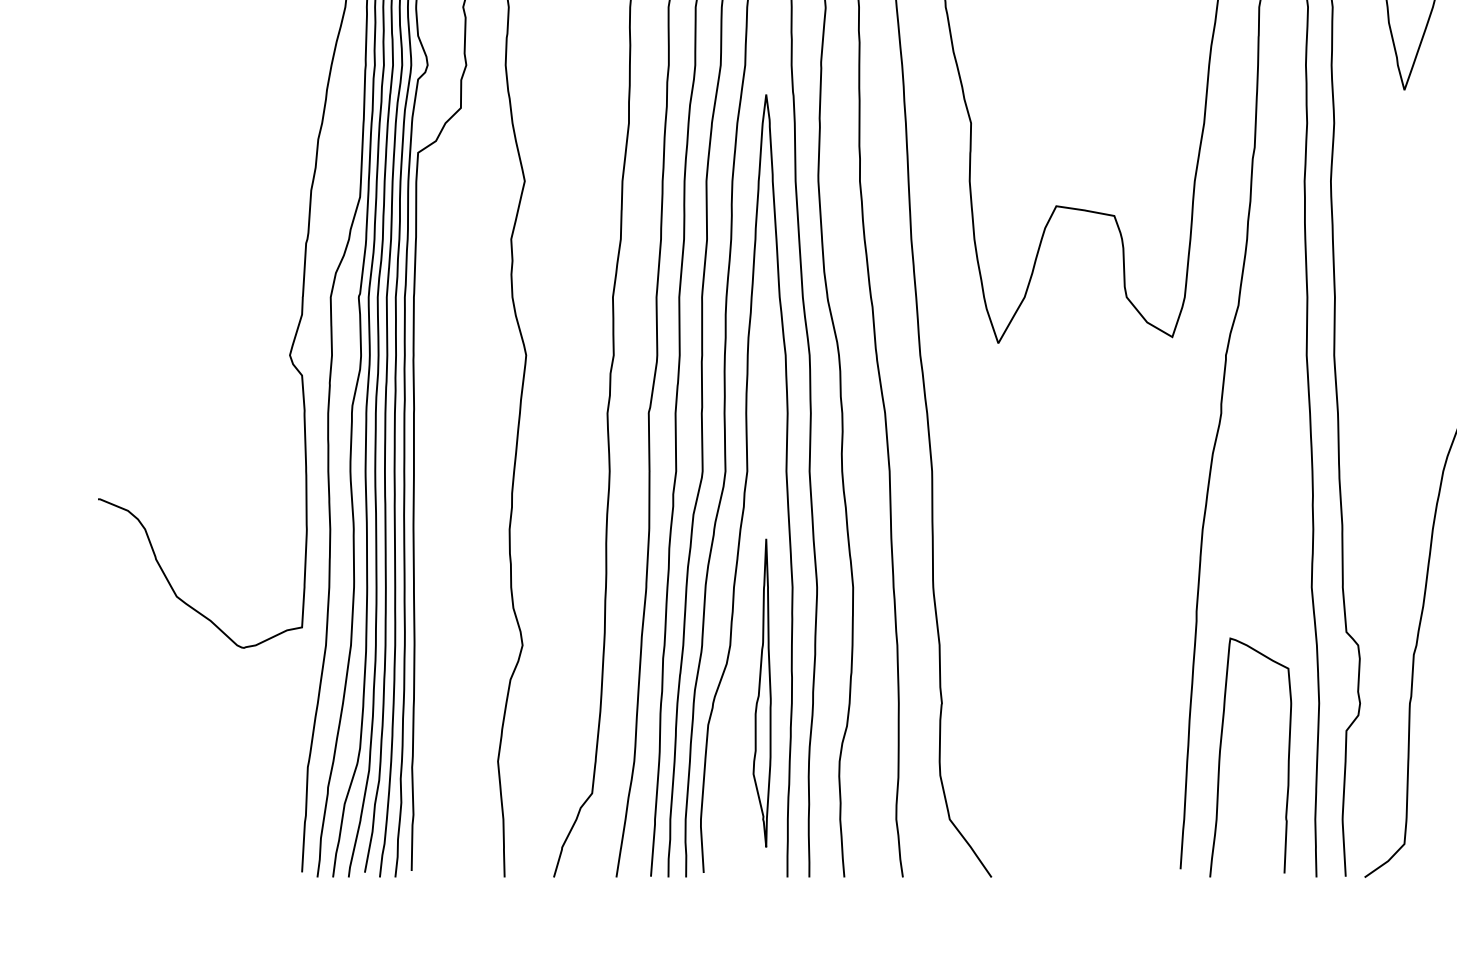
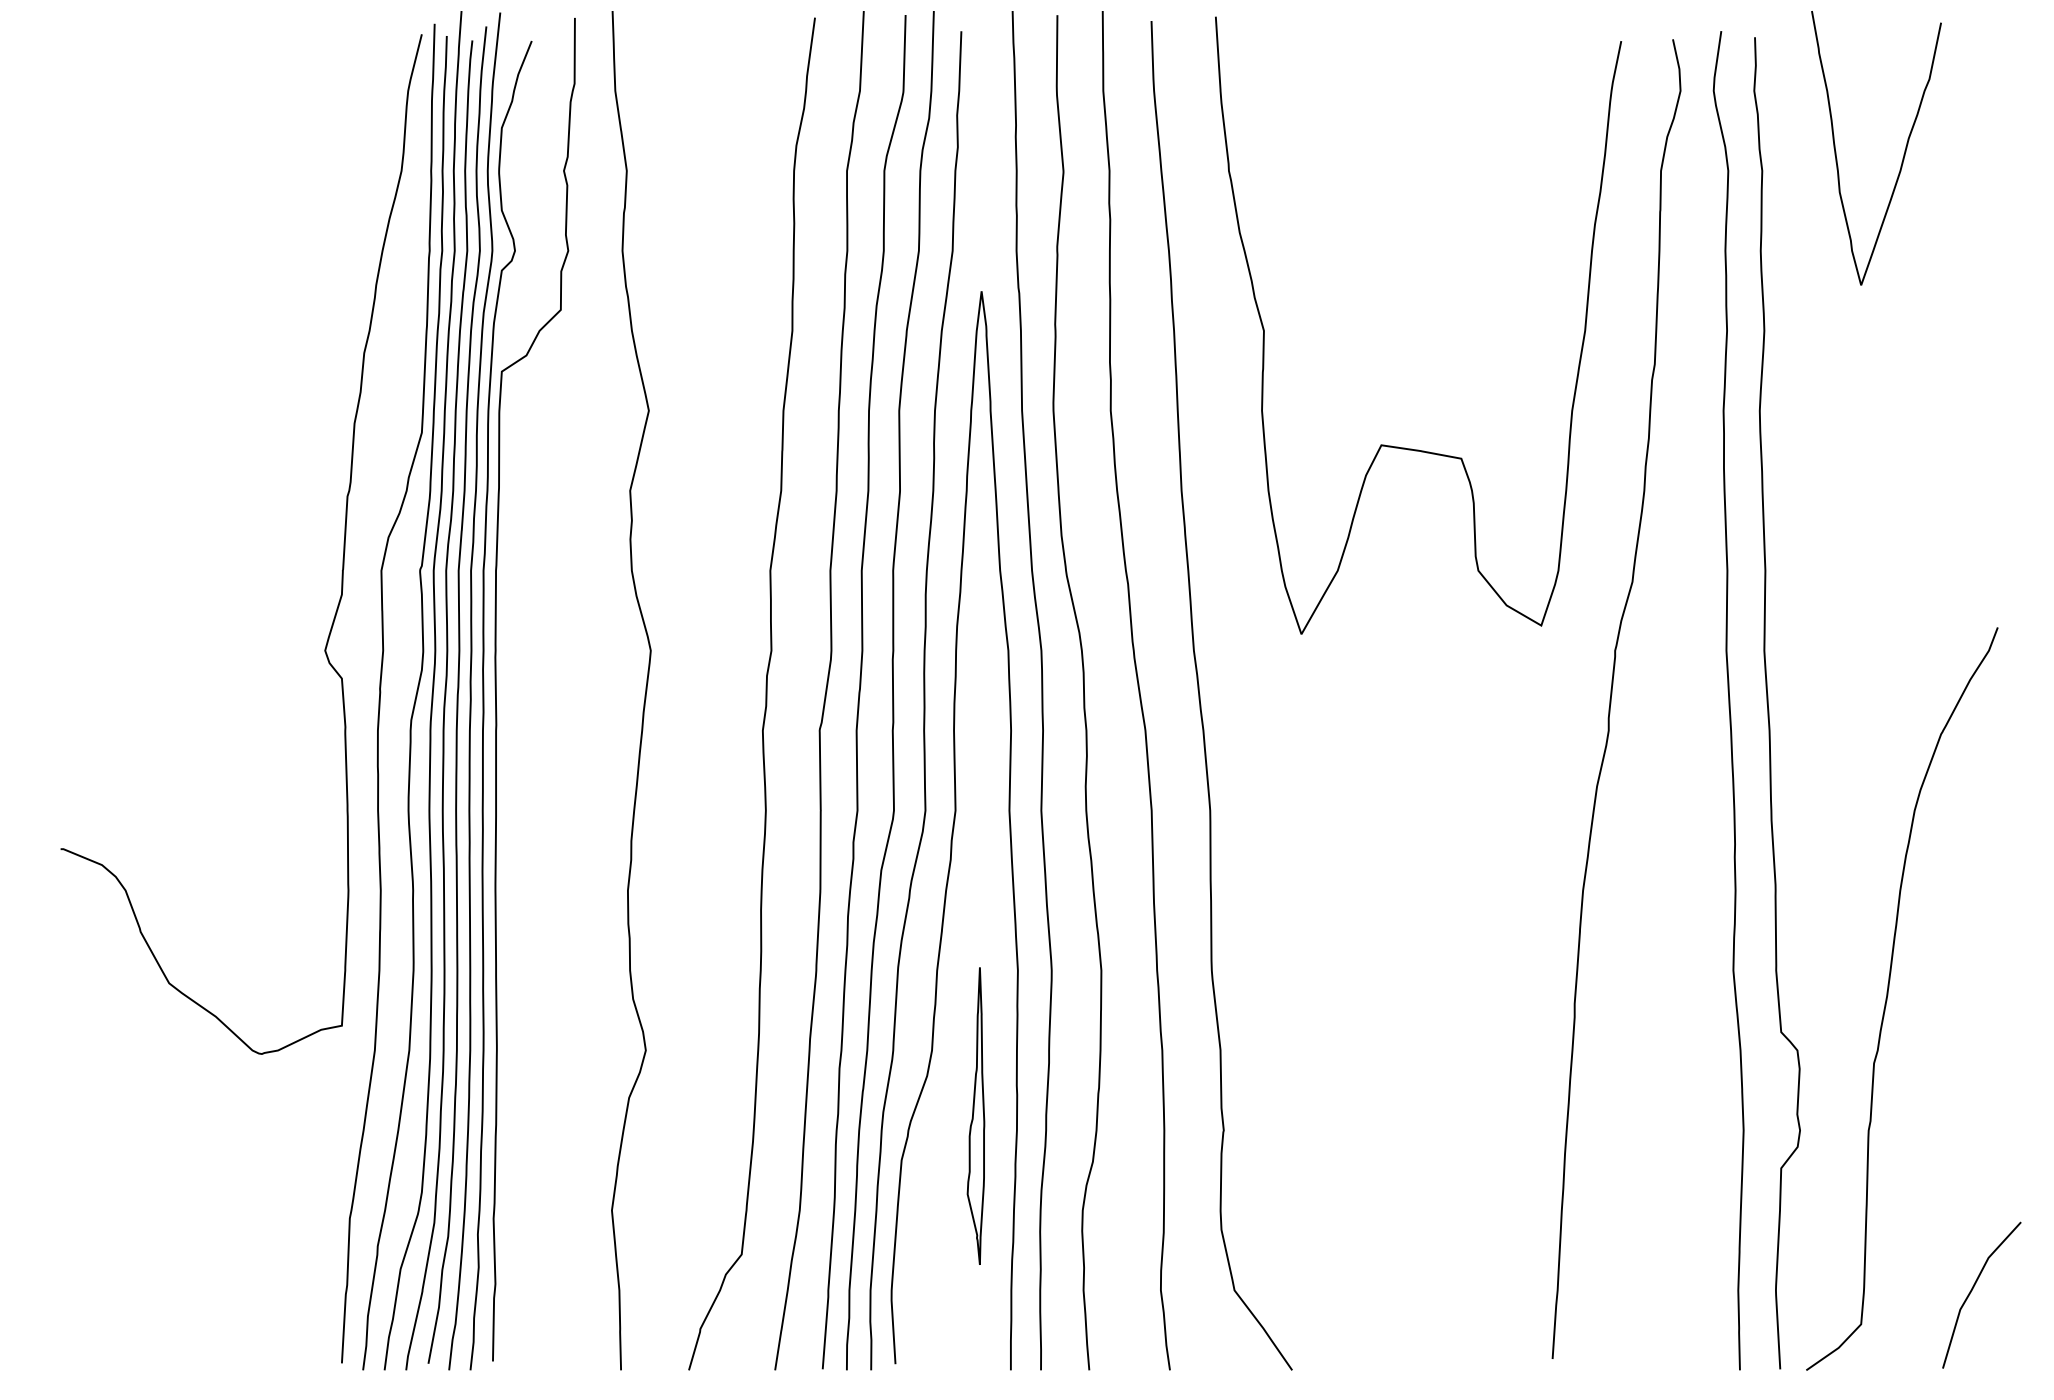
part: (761, 692) -> (975, 1115), size x0.7
curve: (1220, 757) -> (1607, 1205), removed

